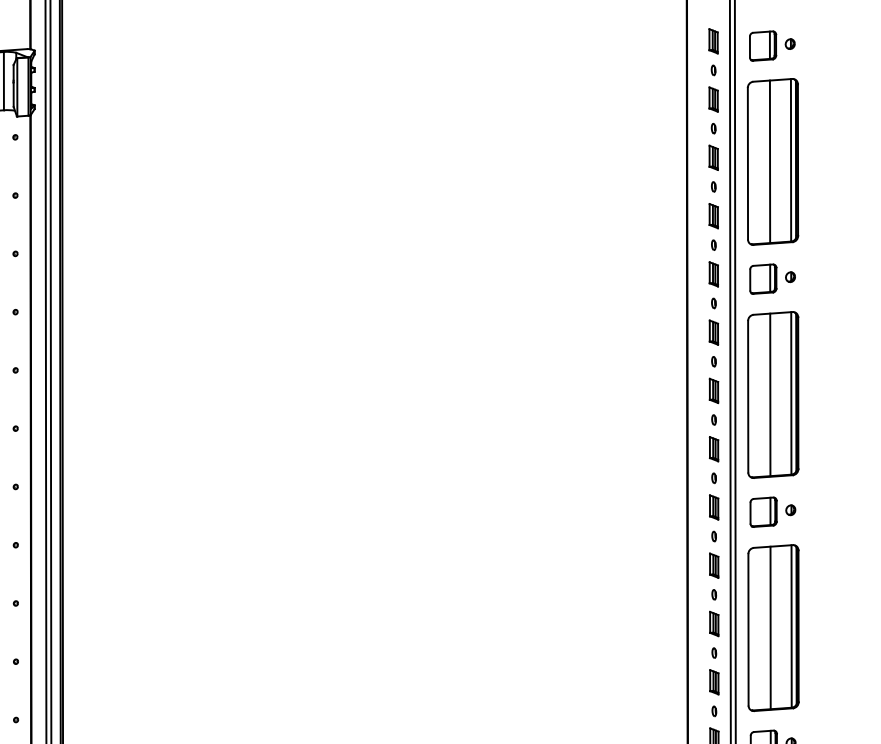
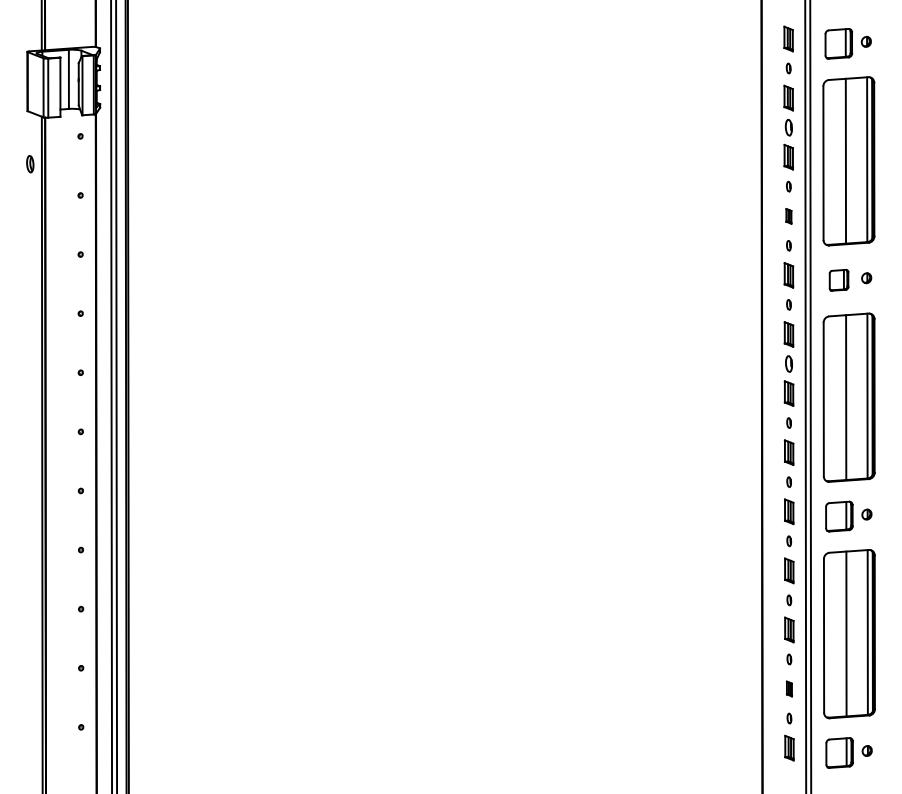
part: (713, 128) -> (788, 127), size x1.6
part: (713, 216) -> (788, 216), size x0.6
part: (762, 279) -> (838, 280), size x0.7
part: (713, 361) -> (788, 363), size x1.6
part: (714, 681) -> (789, 688), size x0.6

